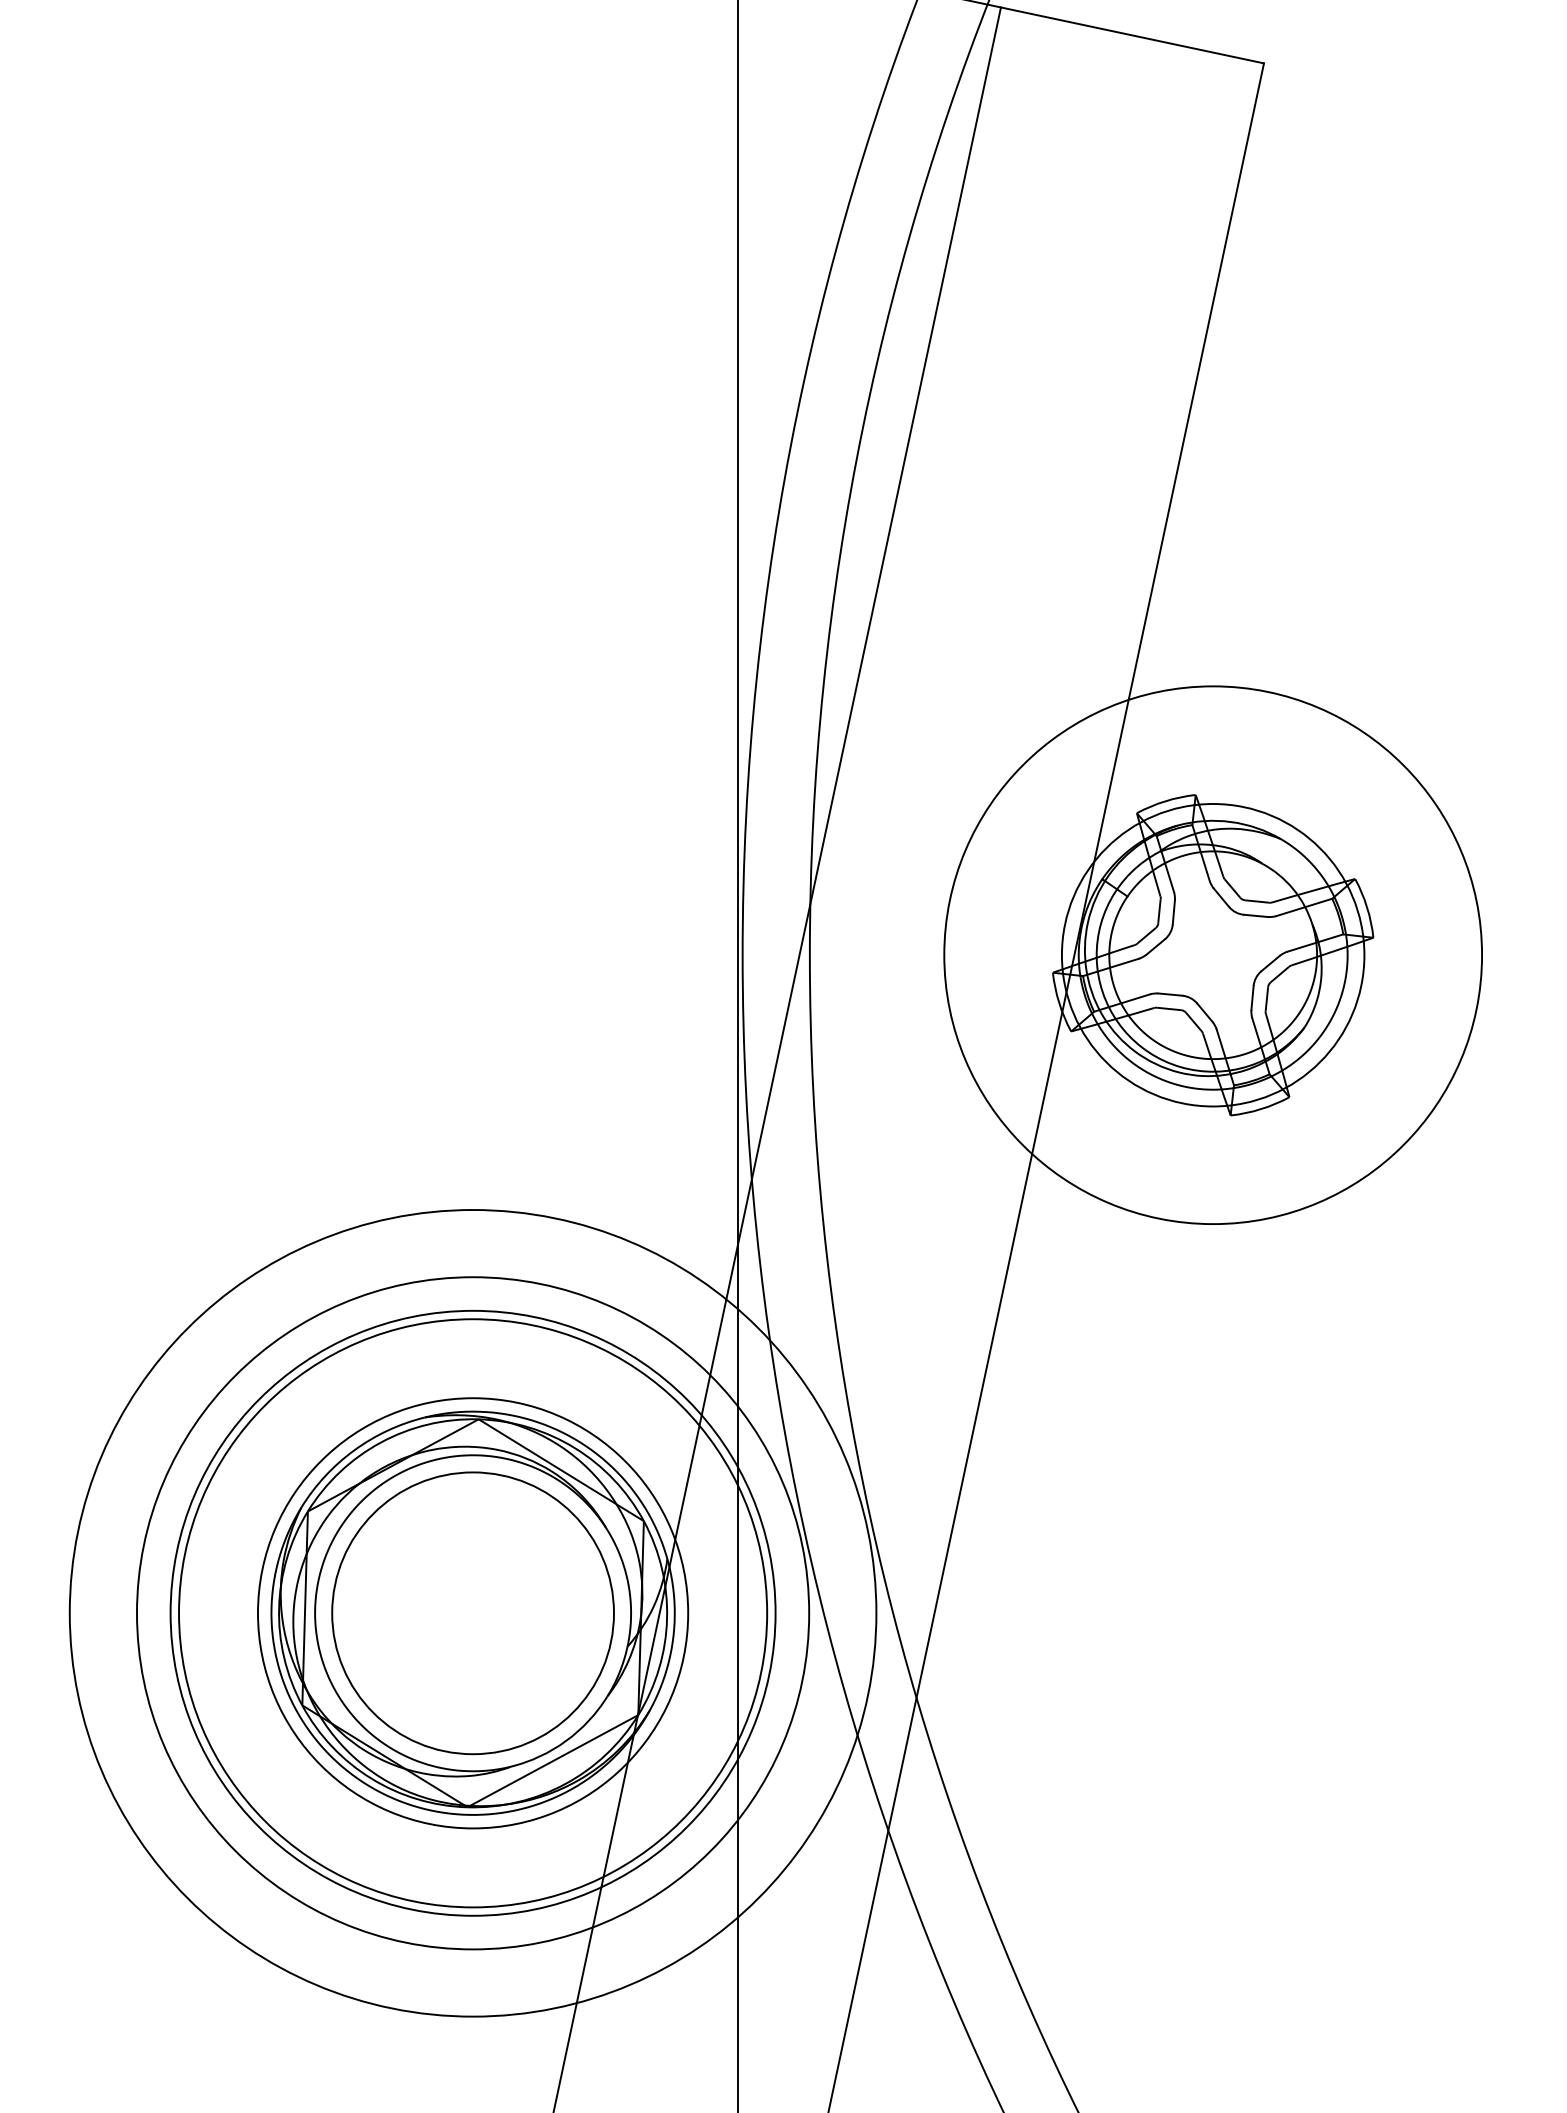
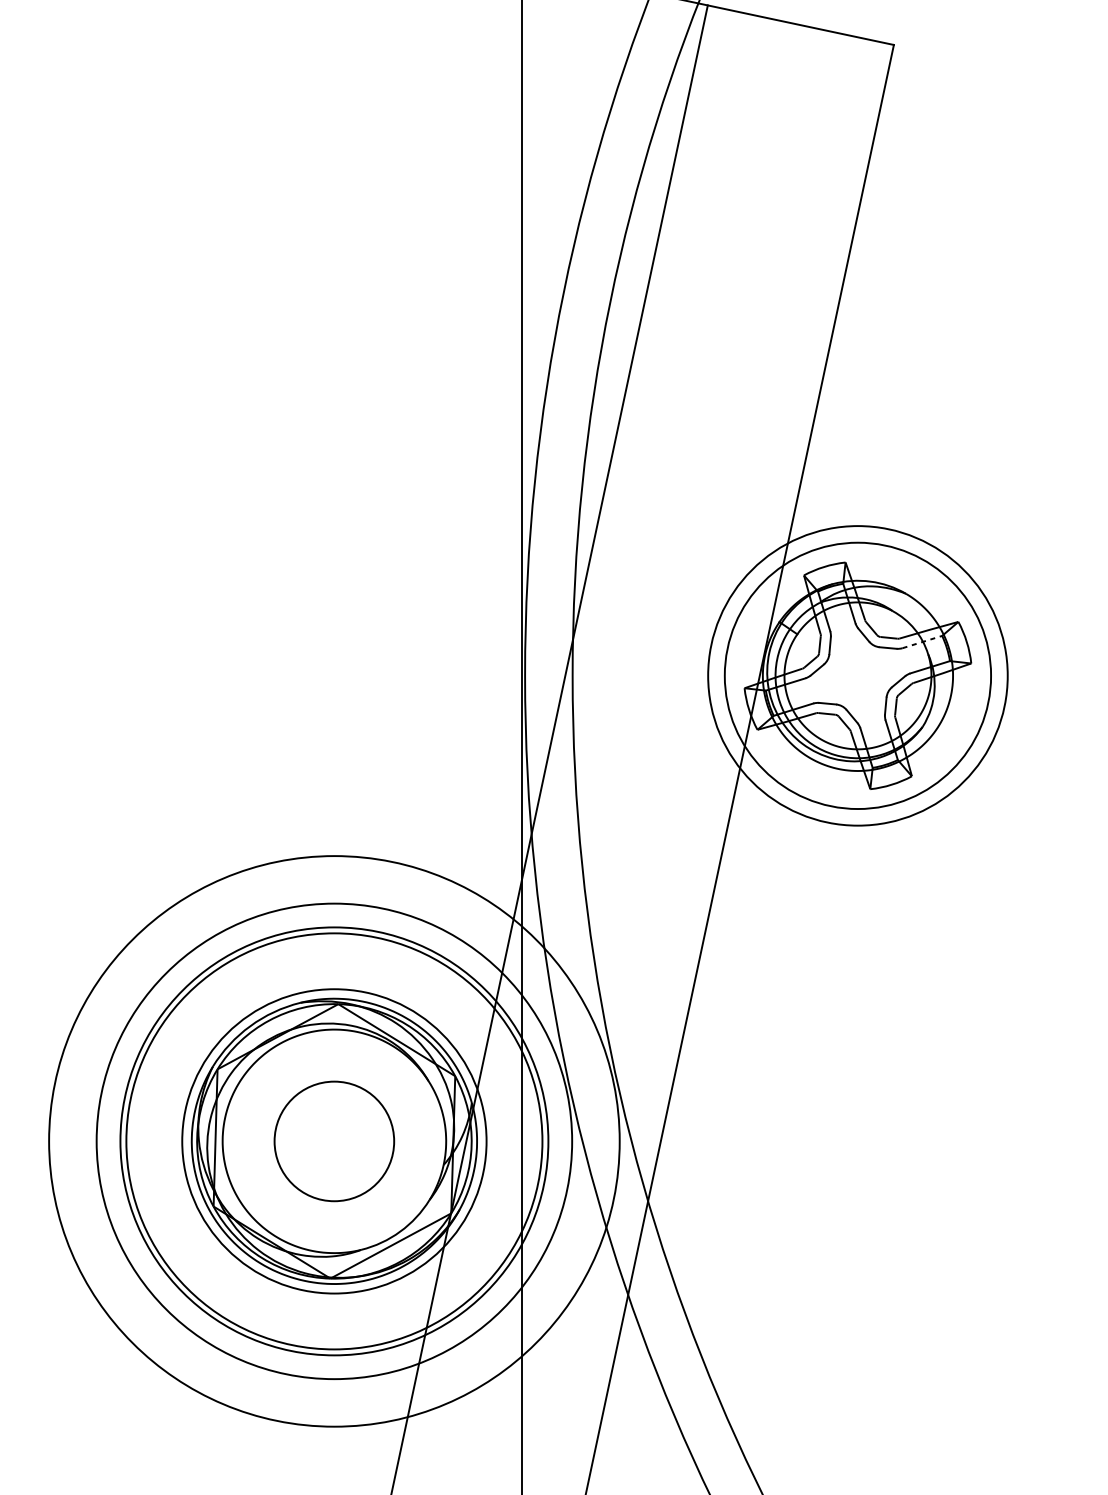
line: (1304, 907) -> (922, 642), solid -> dashed
circle: (1212, 955) -> (857, 676), size x1.4
circle: (1213, 955) -> (858, 676), size x0.7
circle: (472, 1613) -> (333, 1141), size x0.6

